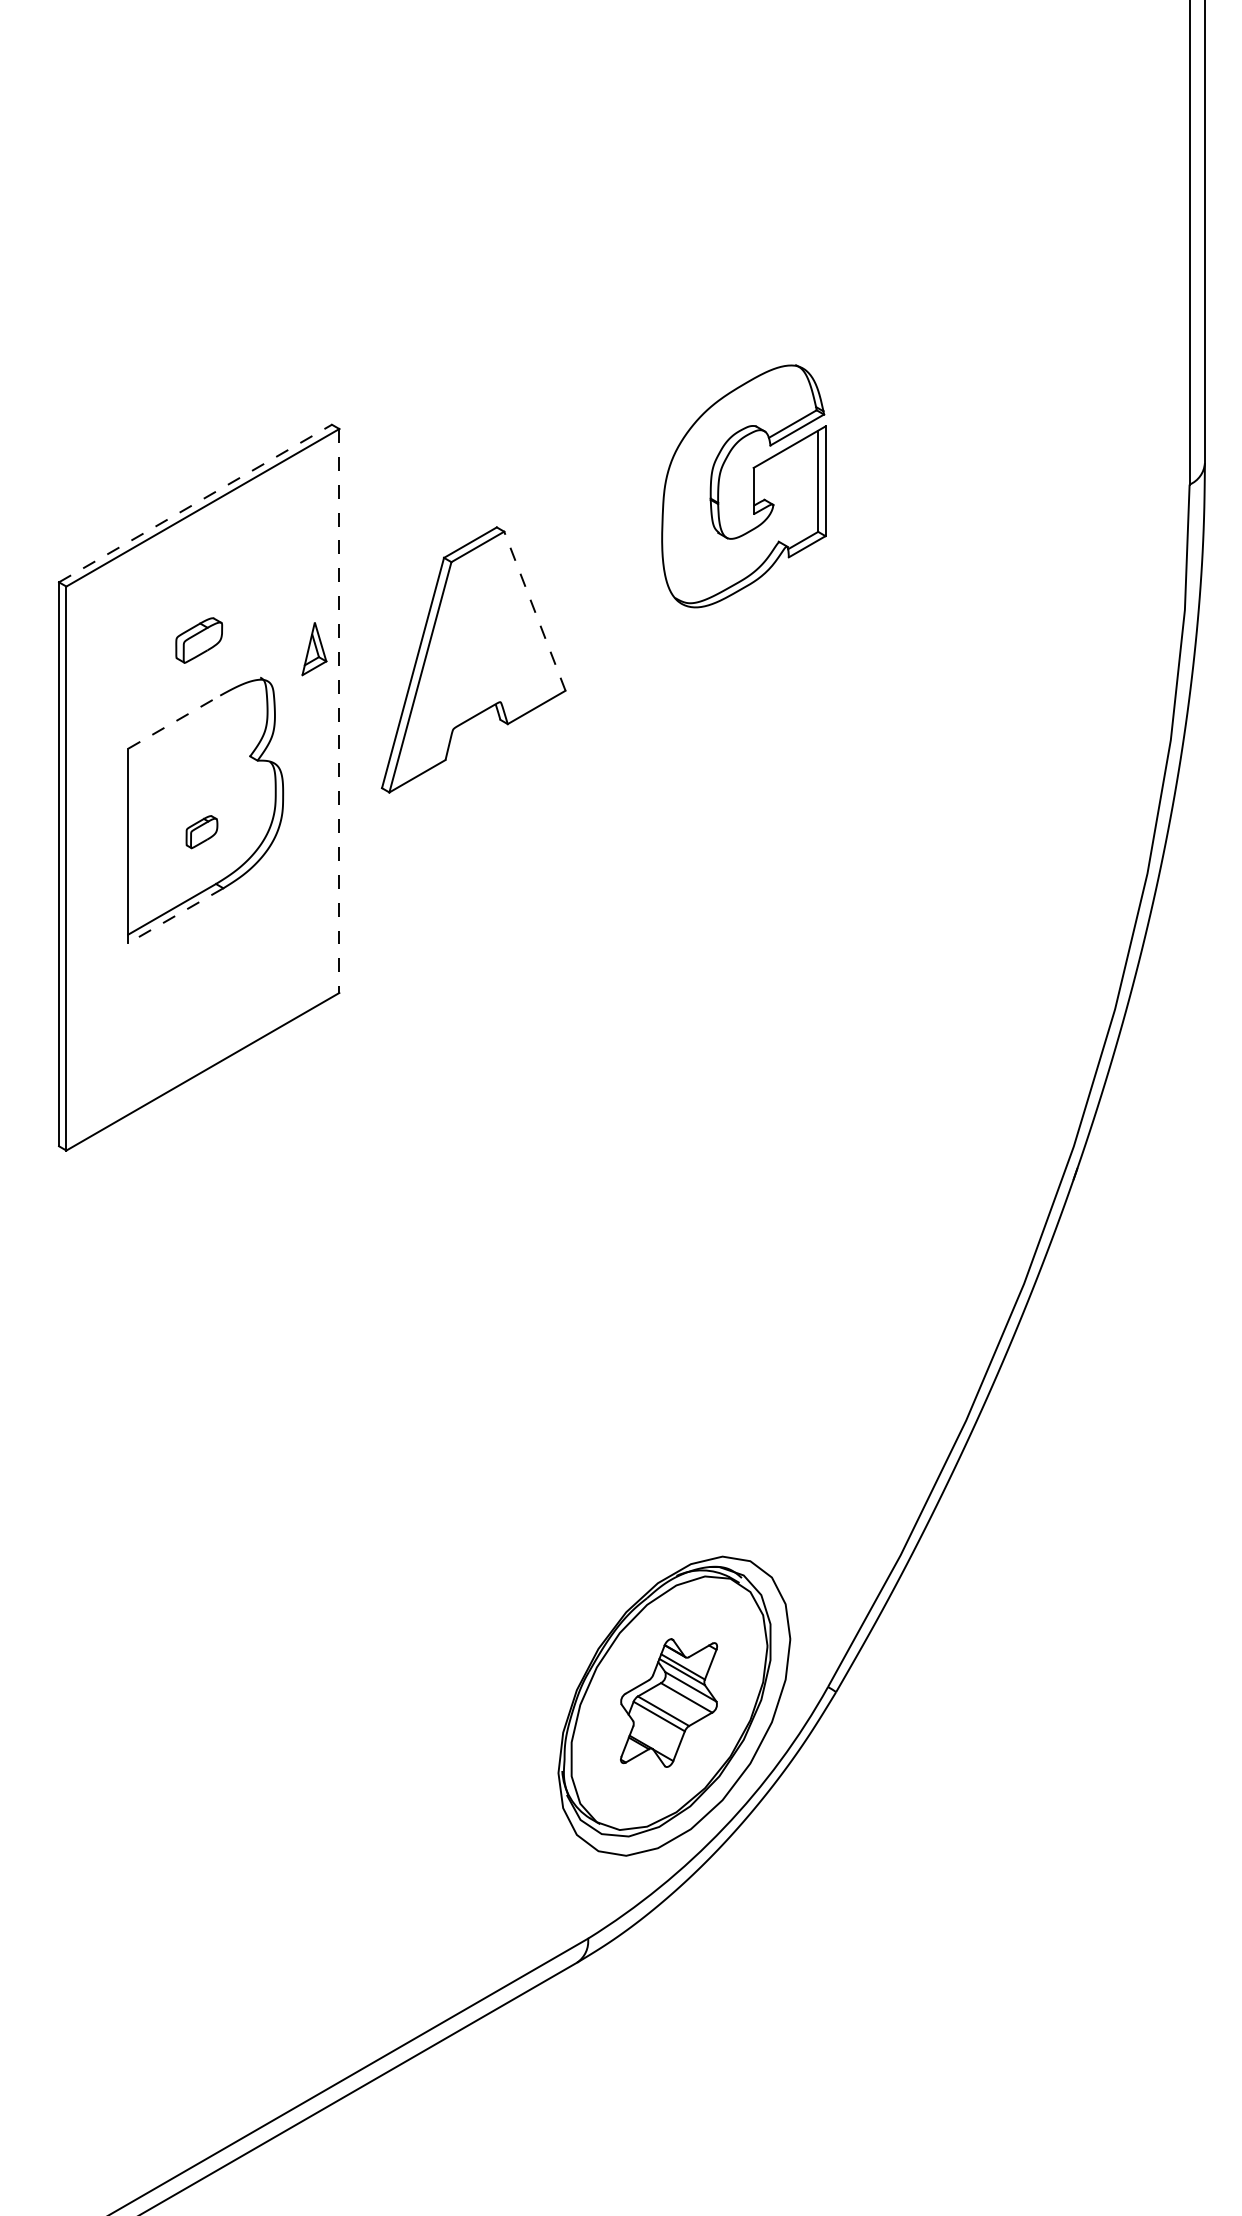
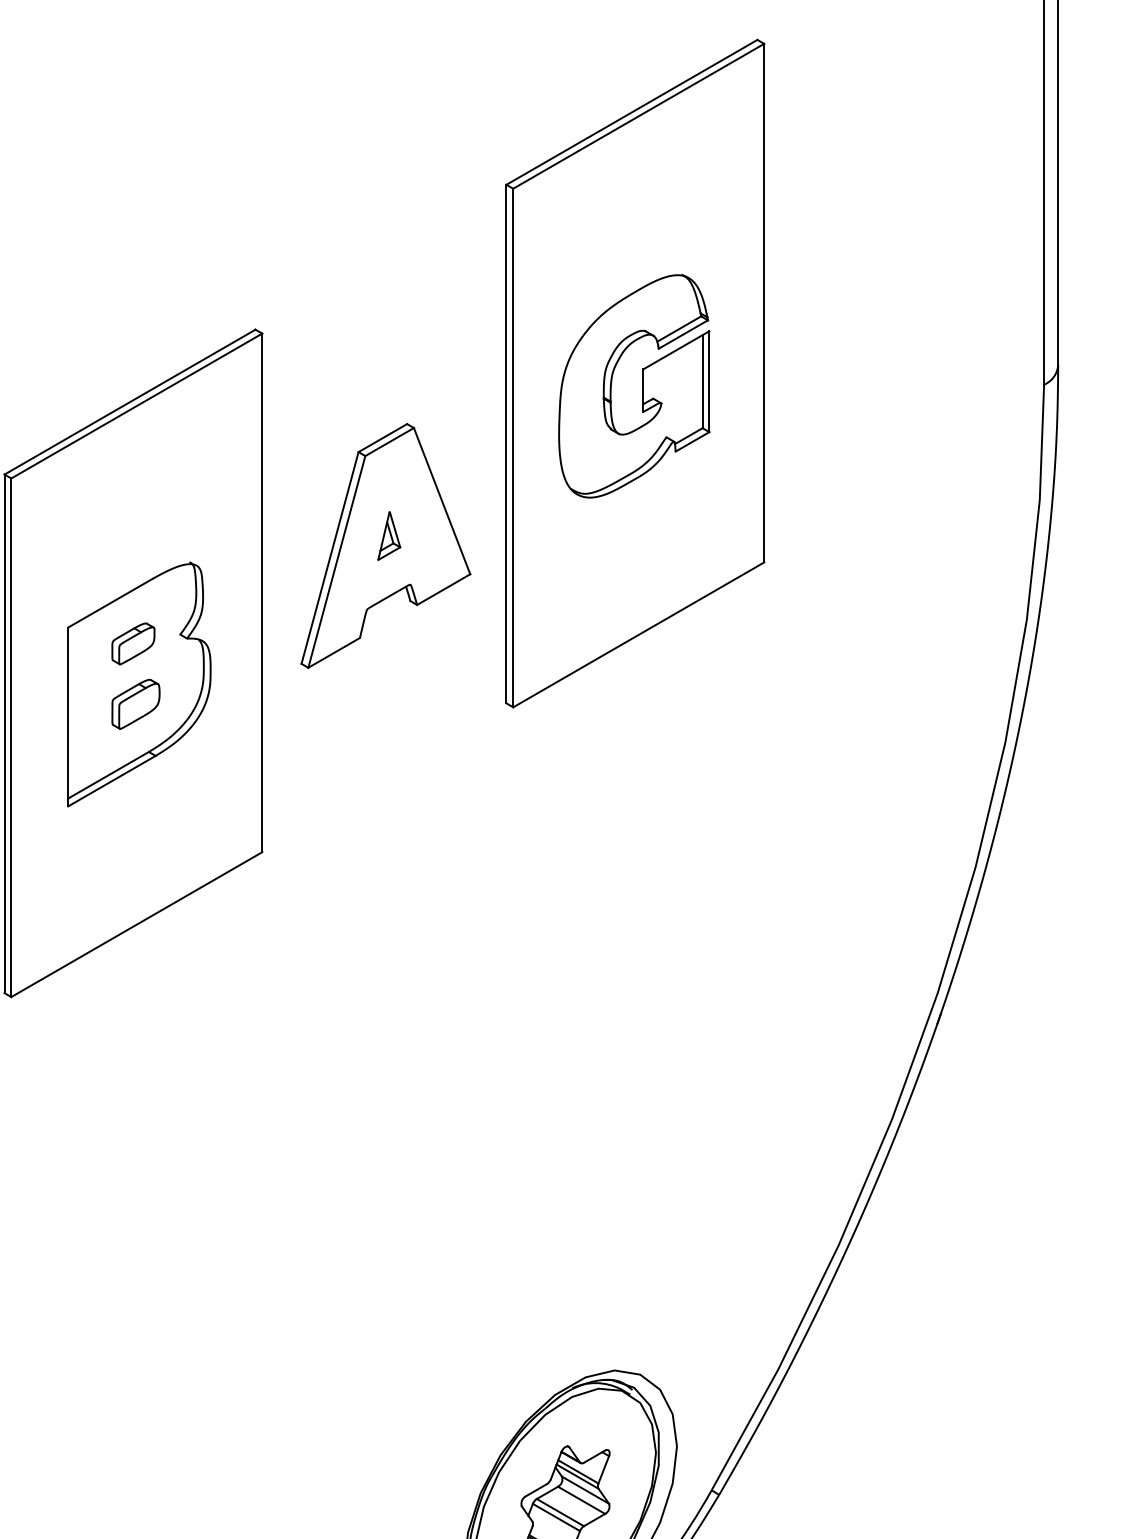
part: (744, 472) -> (634, 373), added
line: (195, 503) -> (130, 402), dashed -> solid
line: (534, 610) -> (441, 500), dashed -> solid
part: (199, 640) -> (133, 643), moved
part: (314, 649) -> (389, 536), moved
line: (339, 711) -> (262, 593), dashed -> solid
line: (174, 721) -> (110, 602), dashed -> solid
part: (201, 831) -> (135, 703), size x1.67
line: (175, 915) -> (111, 780), dashed -> solid

